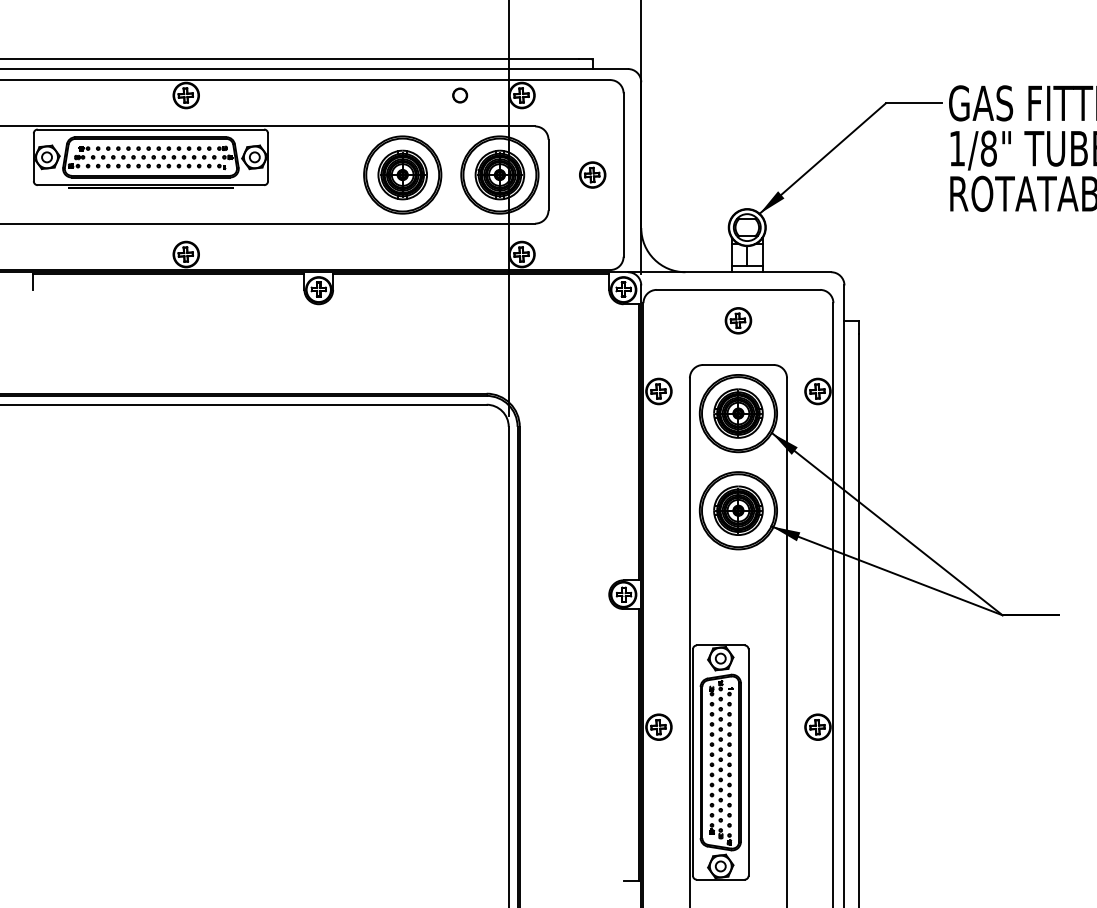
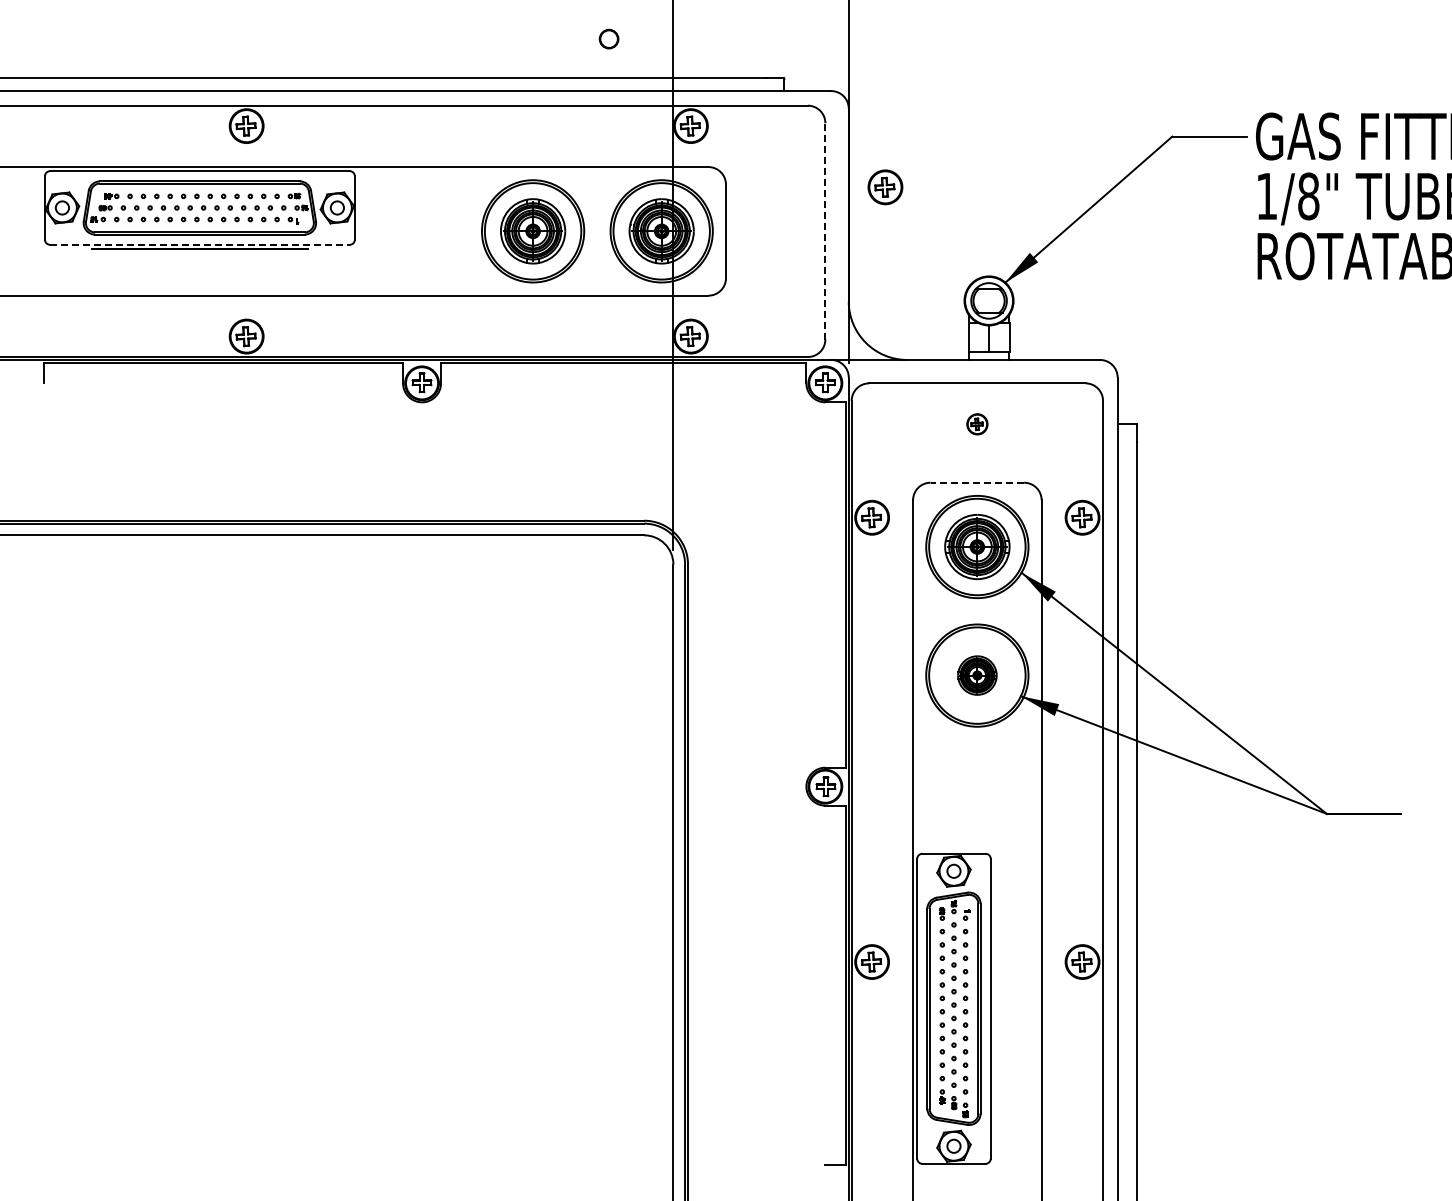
part: (459, 95) -> (608, 38), moved
line: (623, 174) -> (825, 230), solid -> dashed
part: (592, 175) -> (885, 187), moved
line: (150, 184) -> (199, 244), solid -> dashed
part: (738, 320) -> (977, 424), size x0.6
line: (738, 364) -> (977, 482), solid -> dashed
part: (738, 510) -> (977, 675), size x0.6

